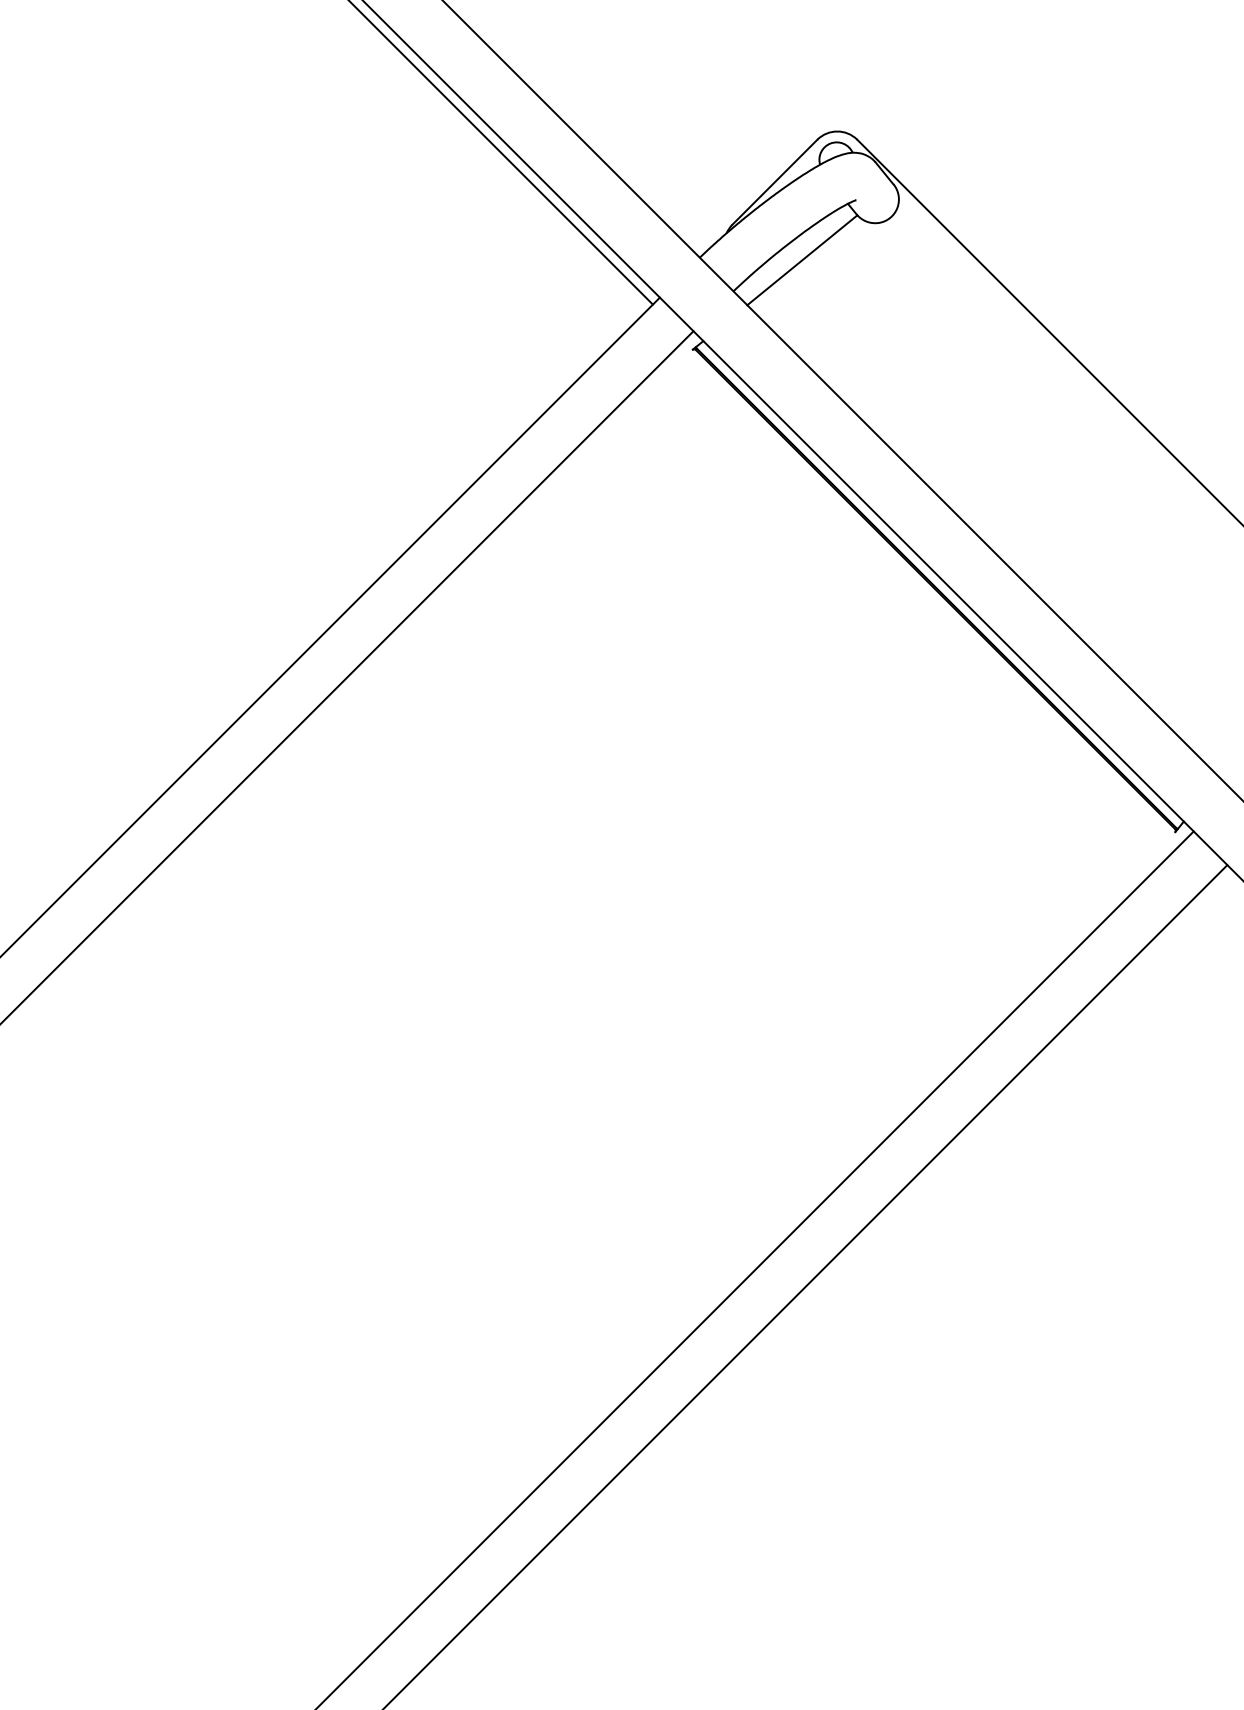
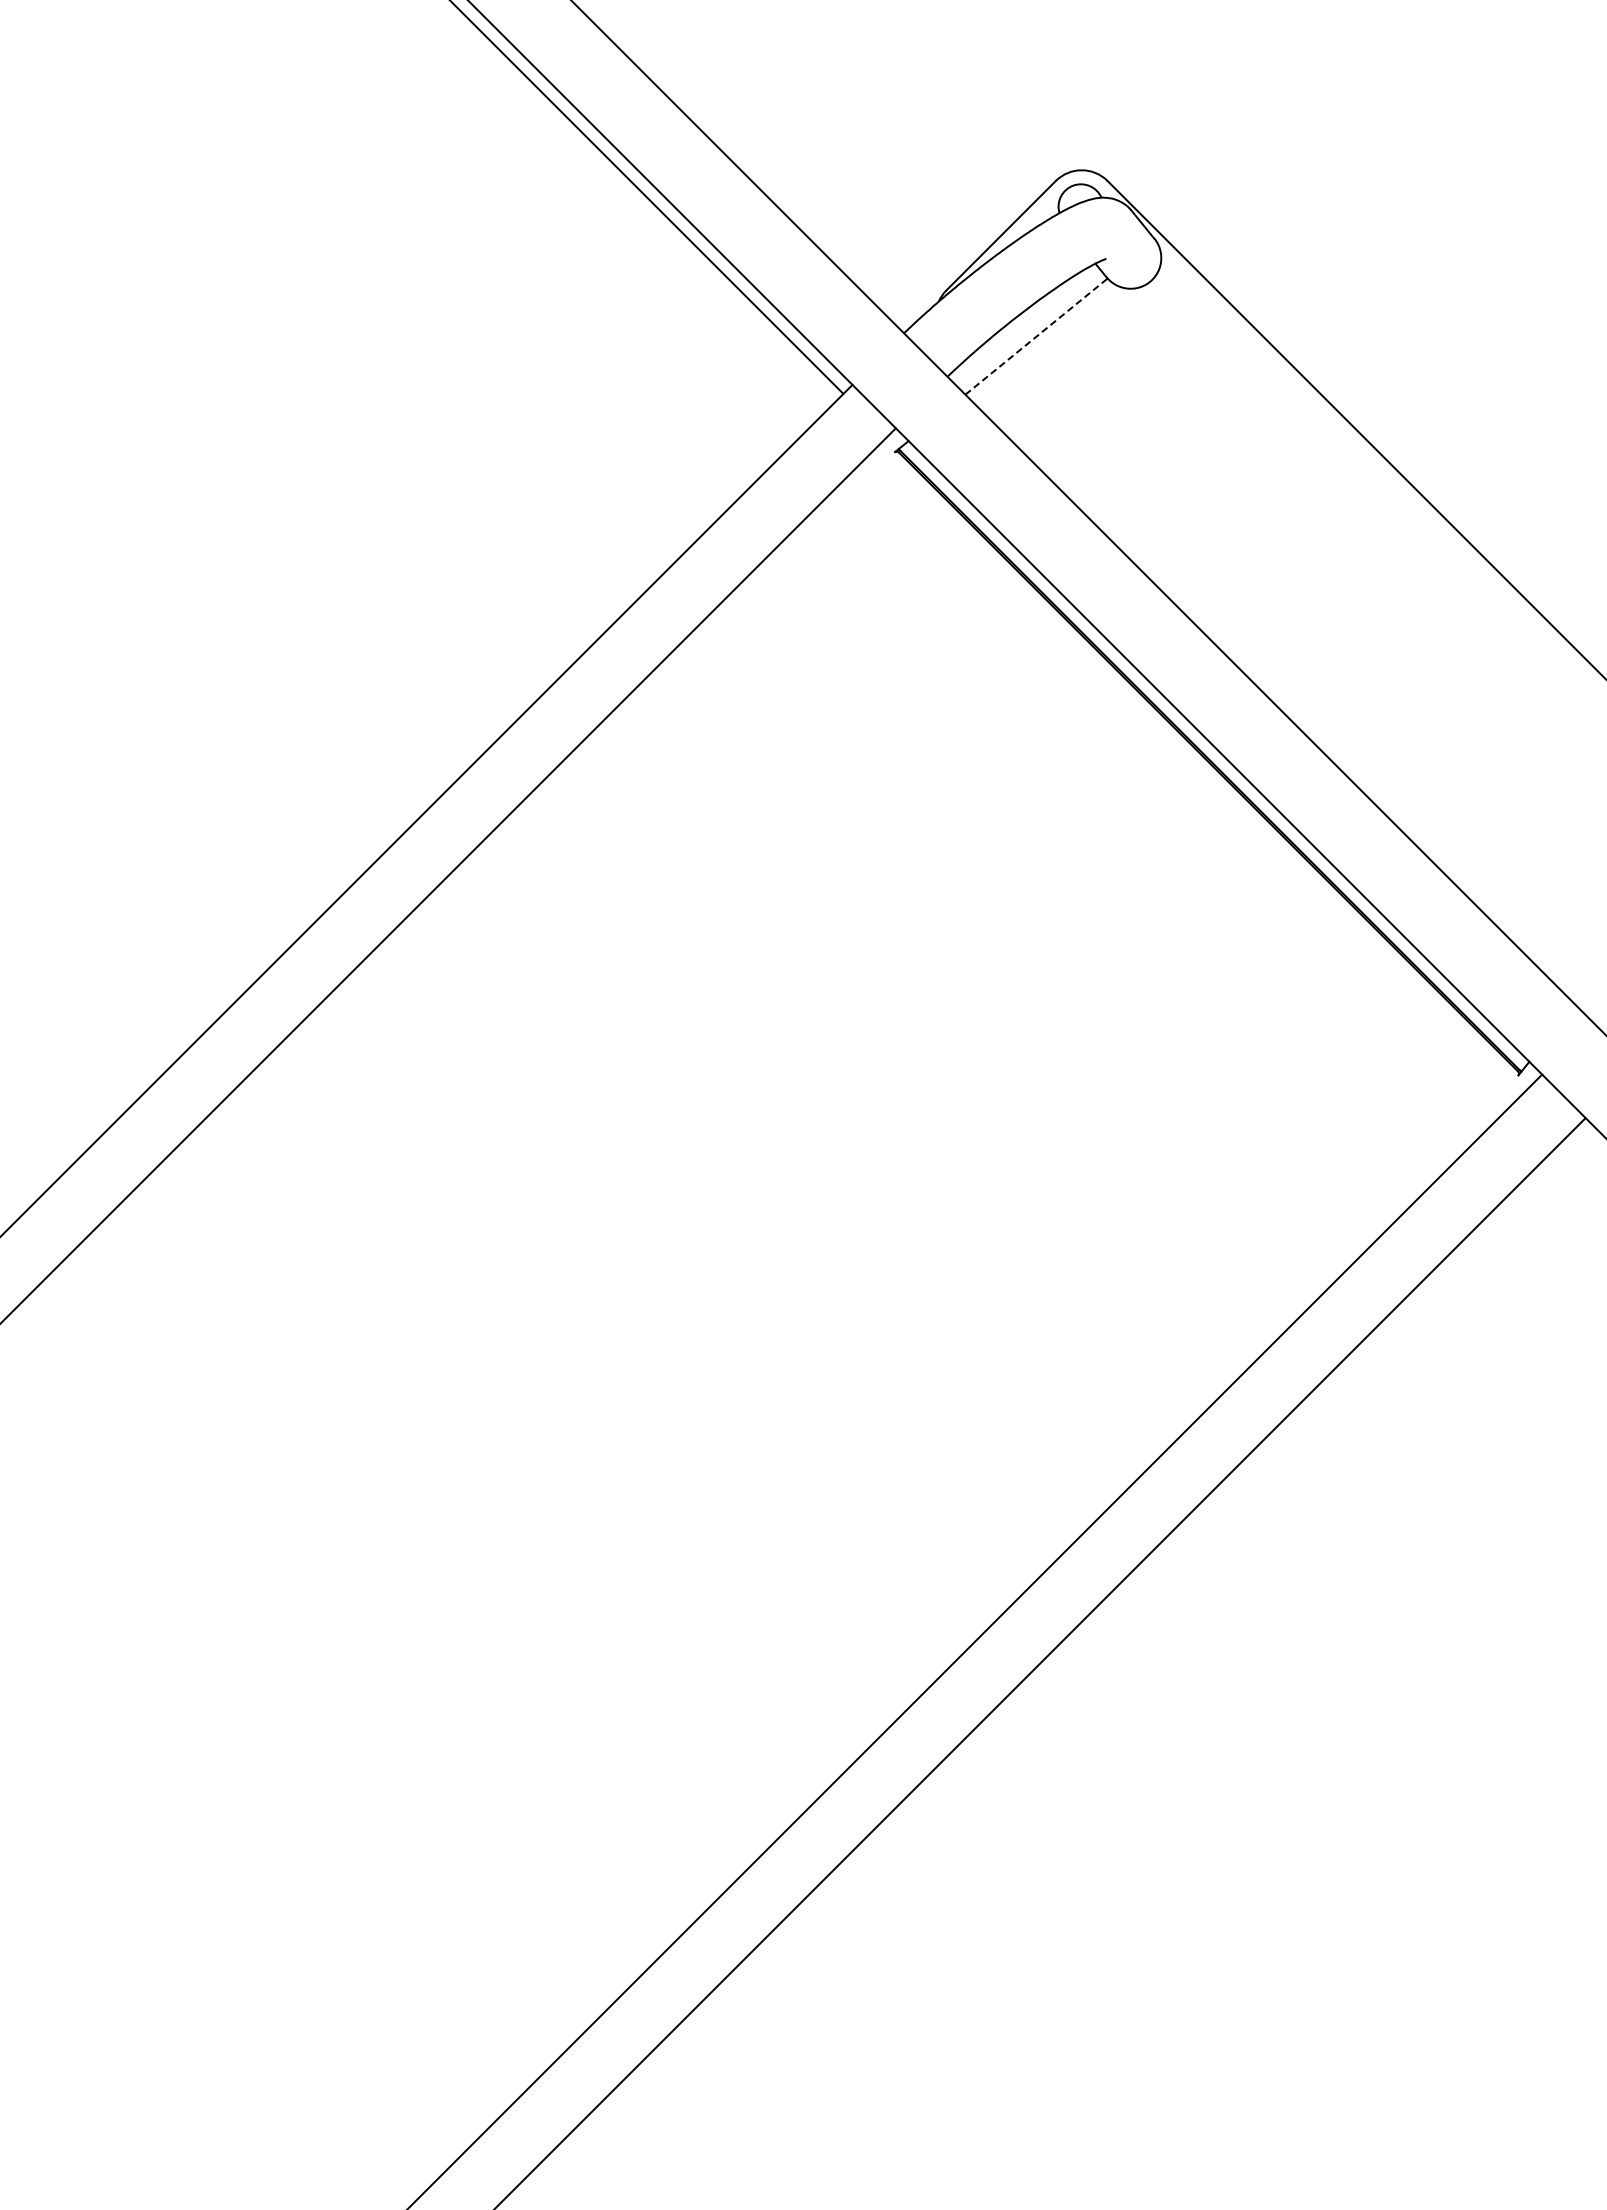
line: (802, 260) -> (1036, 336), solid -> dashed

